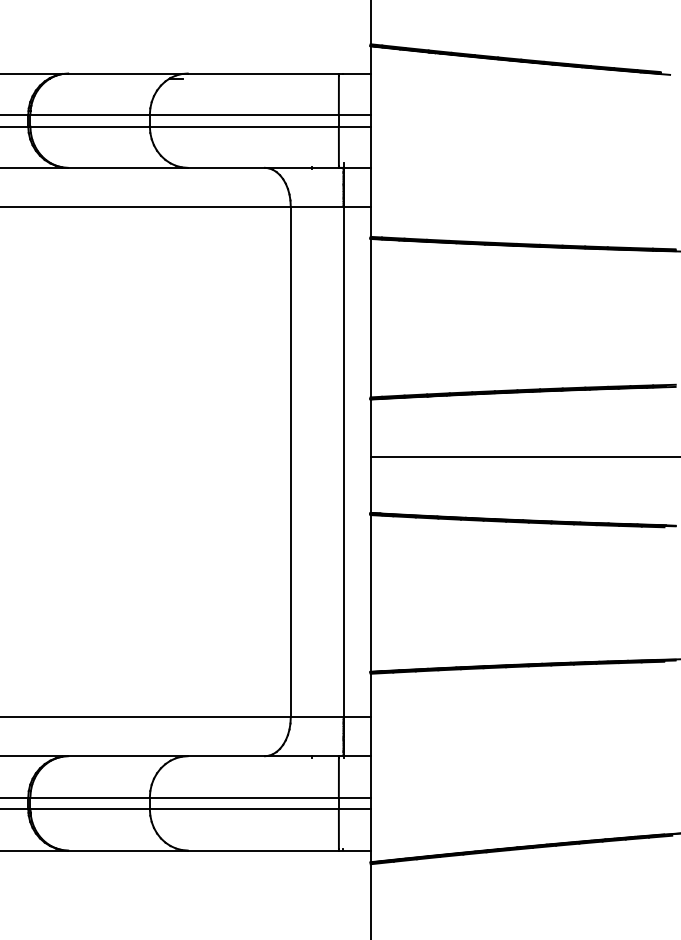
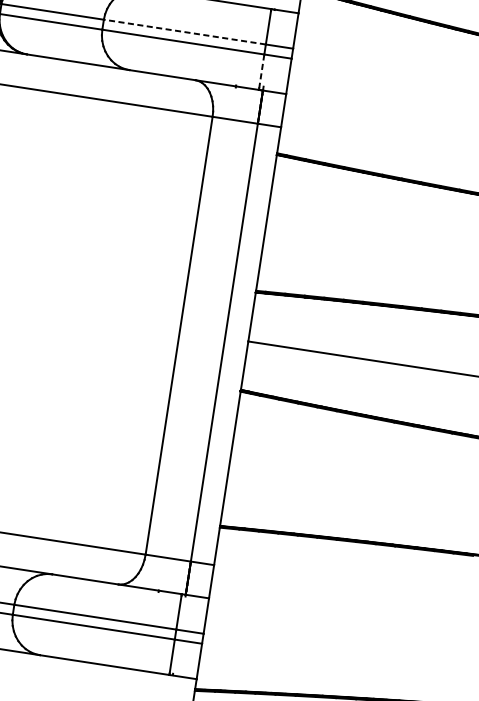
line: (244, 114) -> (185, 31), solid -> dashed
line: (338, 146) -> (261, 71), solid -> dashed

